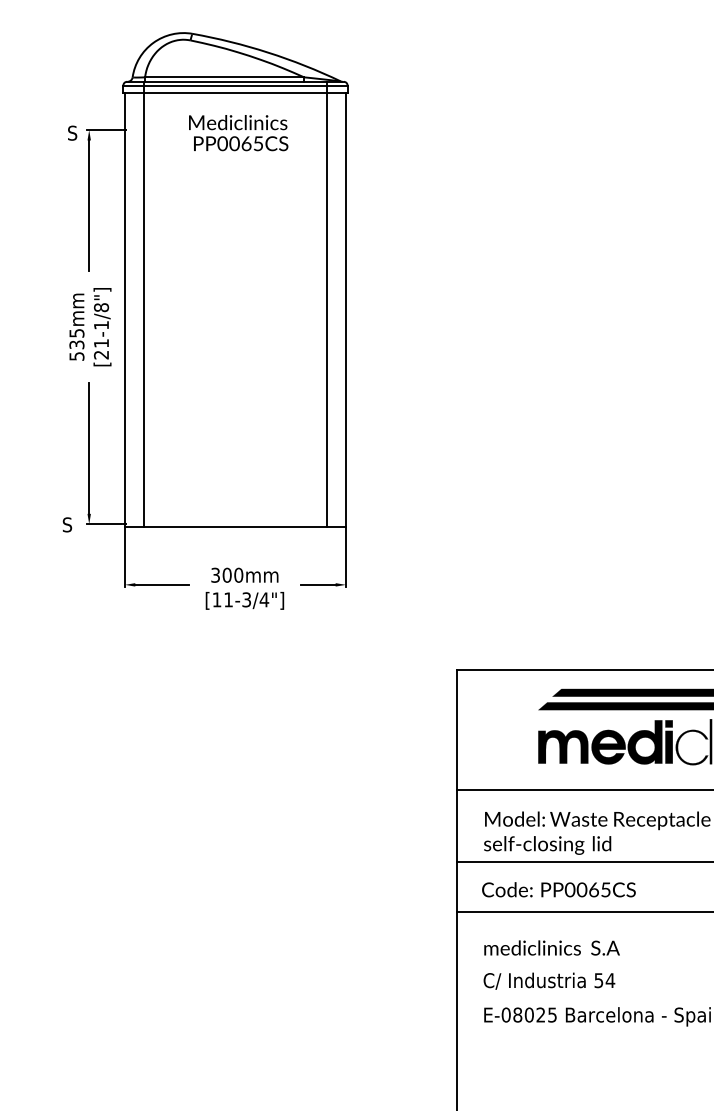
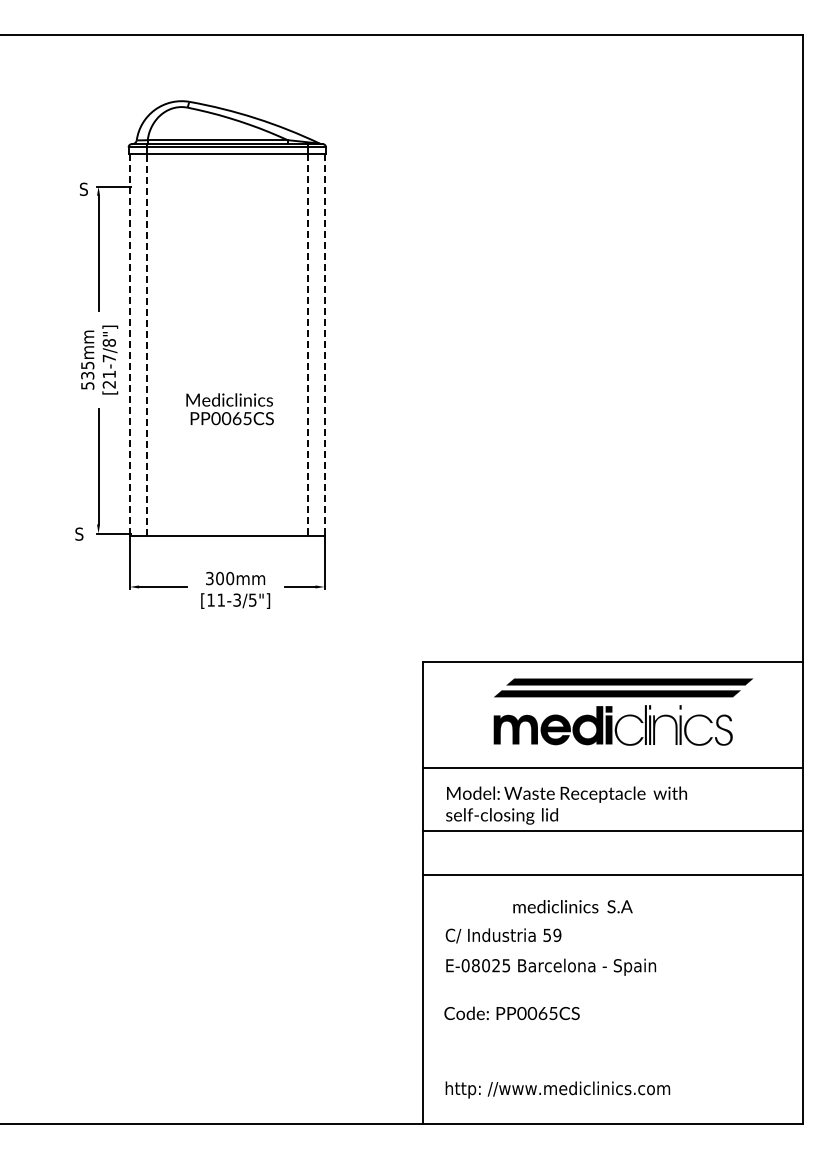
text: (237, 133) -> (229, 409), moved
line: (125, 310) -> (130, 345), solid -> dashed
line: (144, 310) -> (147, 345), solid -> dashed
line: (326, 310) -> (307, 345), solid -> dashed
line: (345, 310) -> (324, 345), solid -> dashed
text: (100, 325) -> (108, 358), [21-1/8"] -> [21-7/8"]
text: (264, 599) -> (252, 599), [11-3/4"] -> [11-3/5"]
text: (558, 888) -> (511, 1012), moved
text: (551, 947) -> (572, 906), moved
text: (610, 980) -> (557, 935), 54 -> 59

